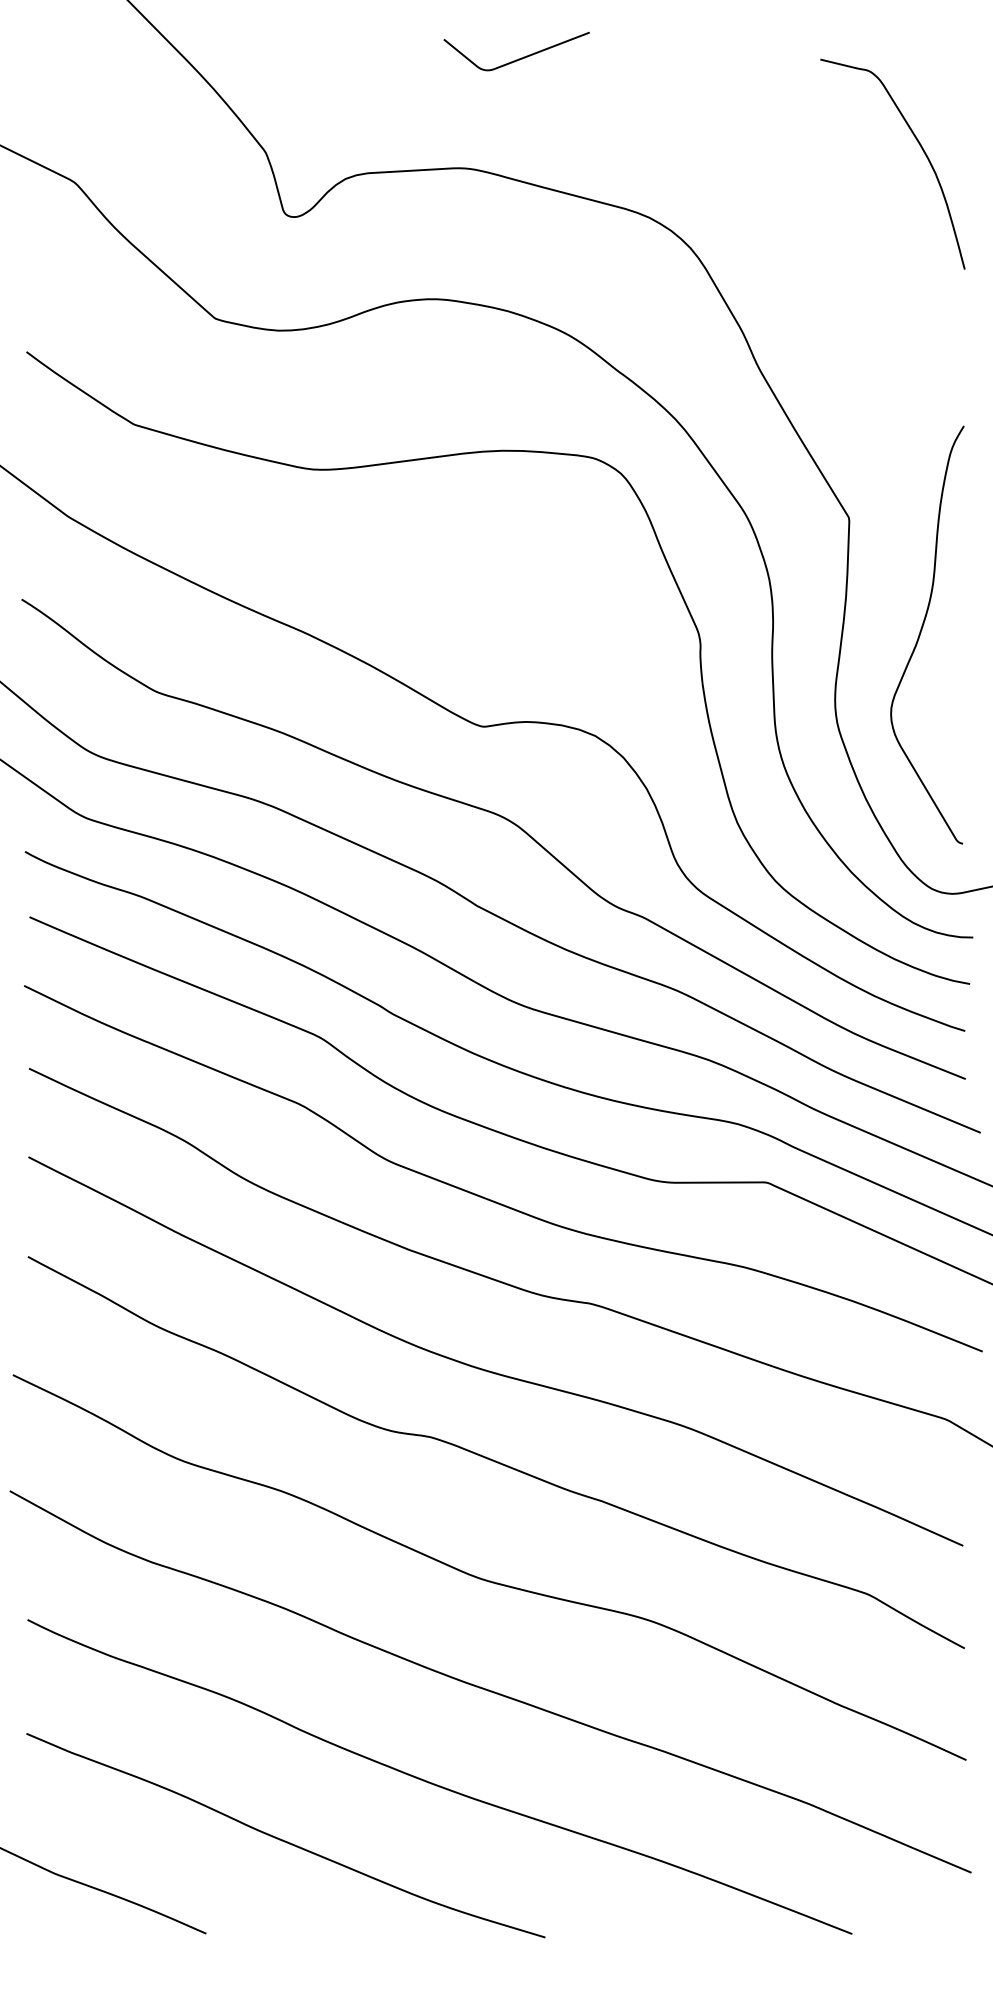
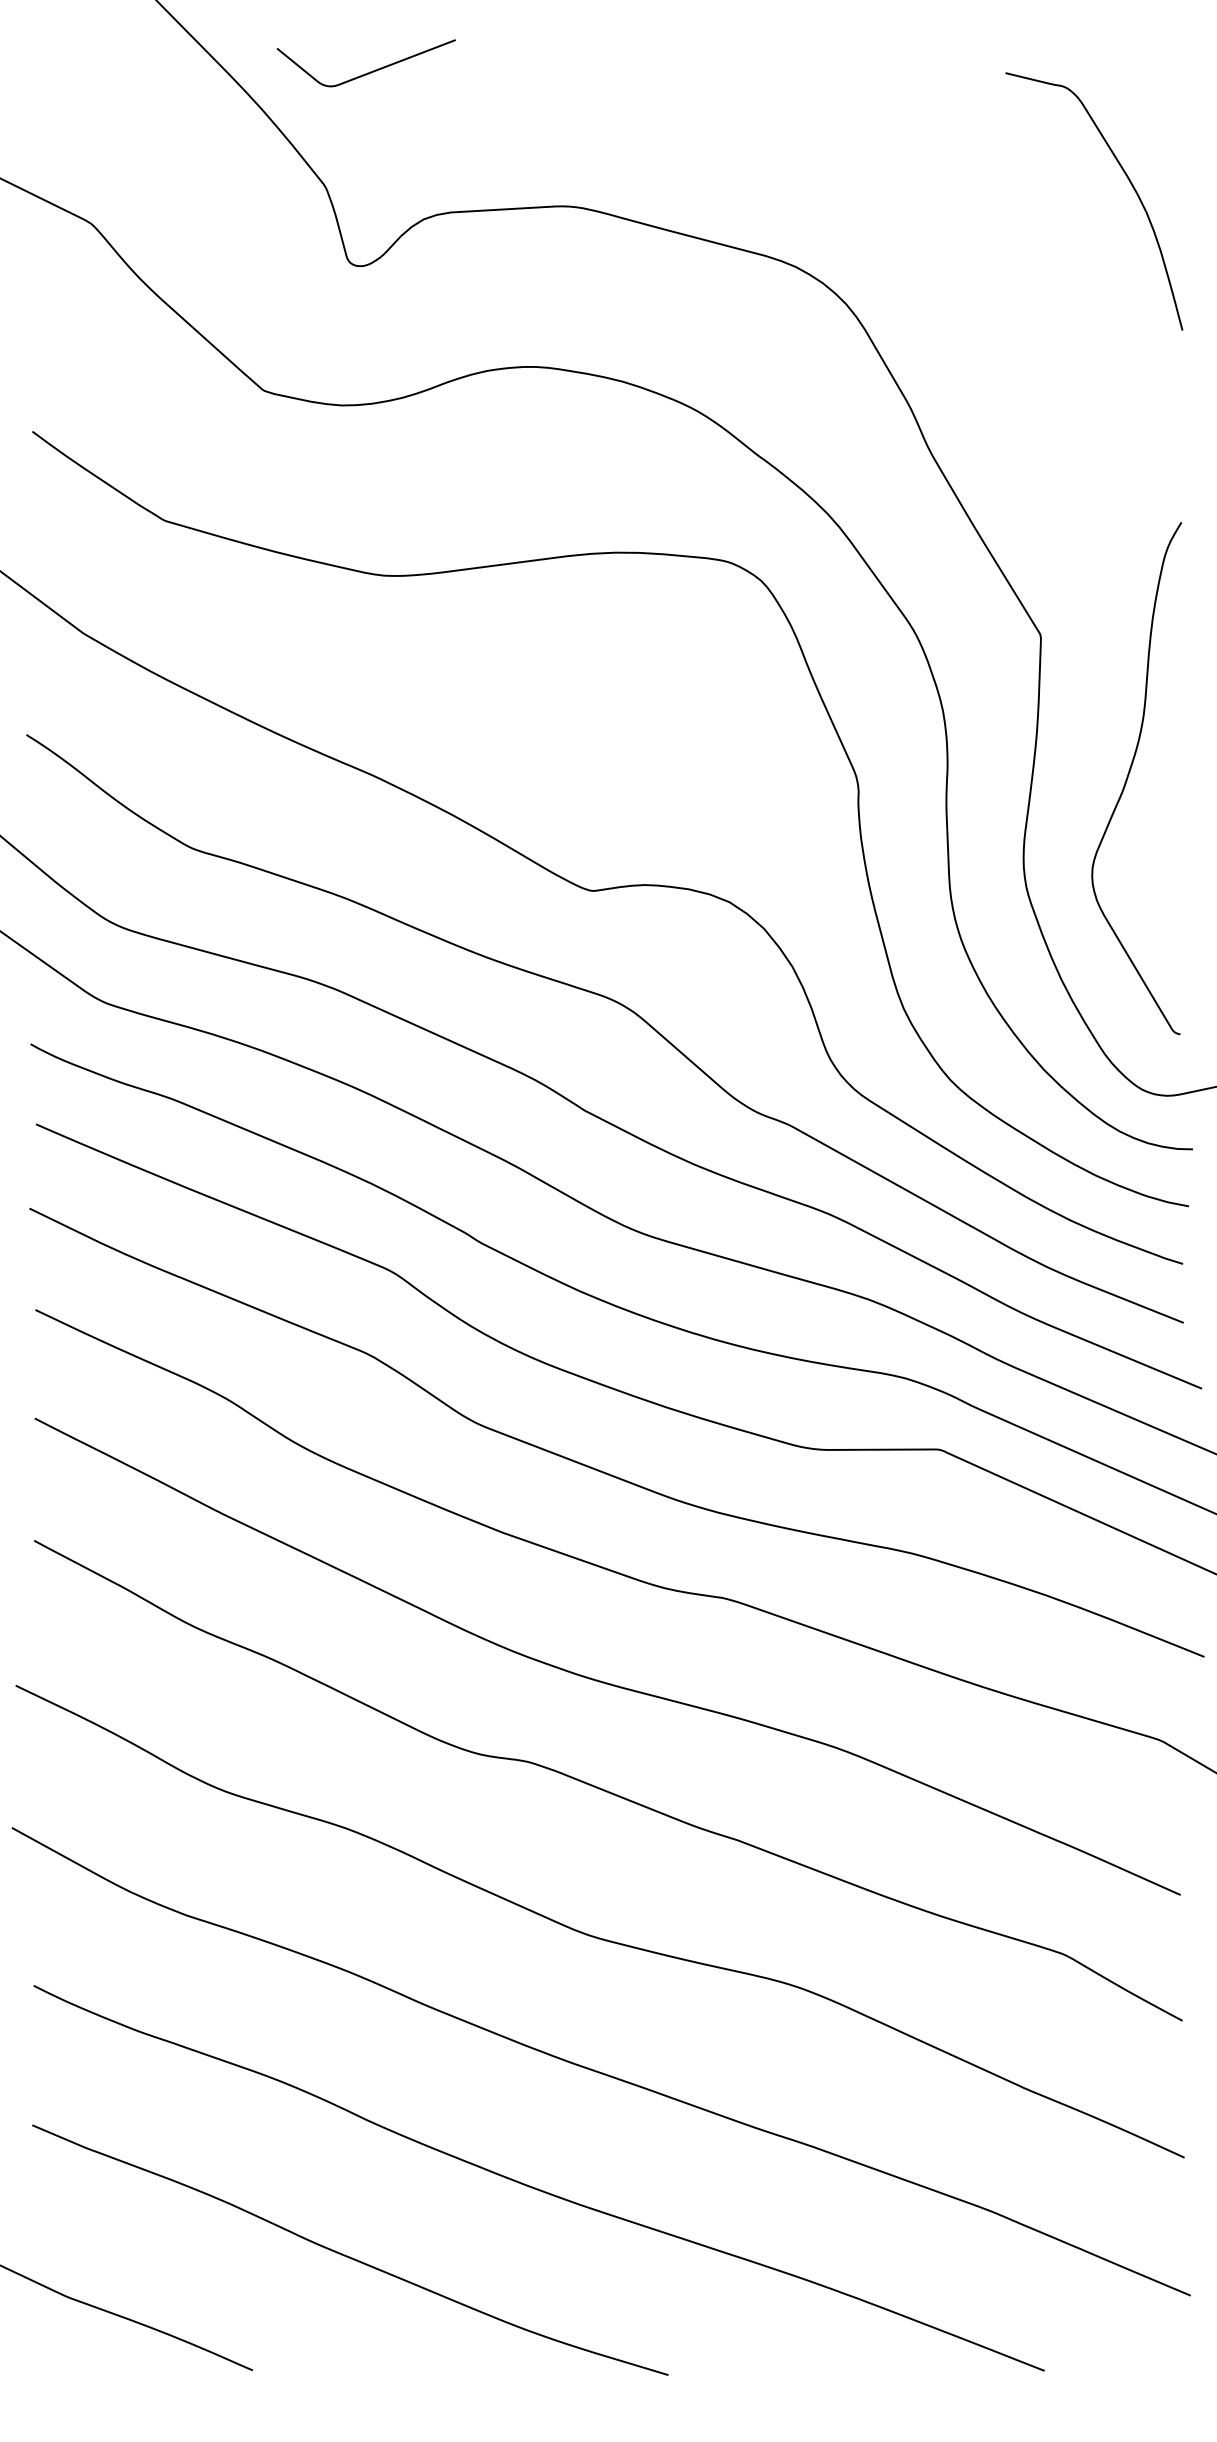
curve: (517, 59) -> (367, 72), moved

